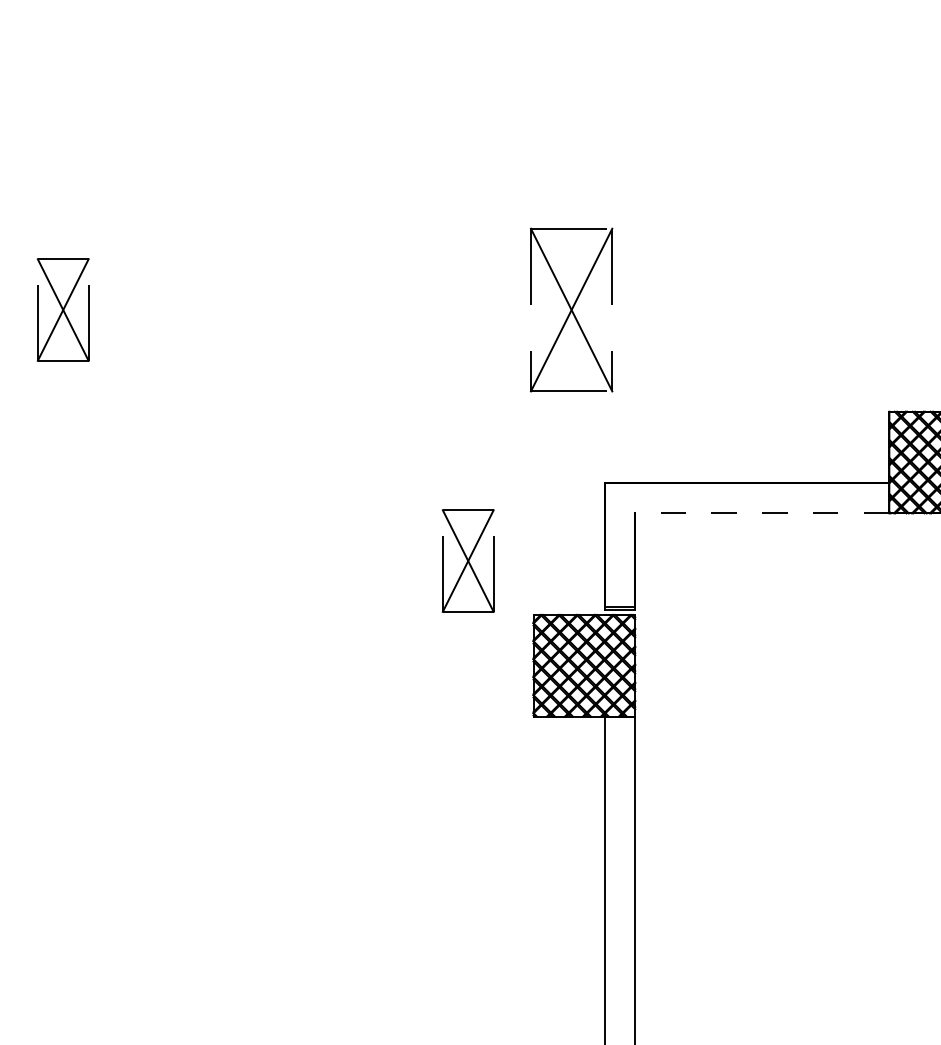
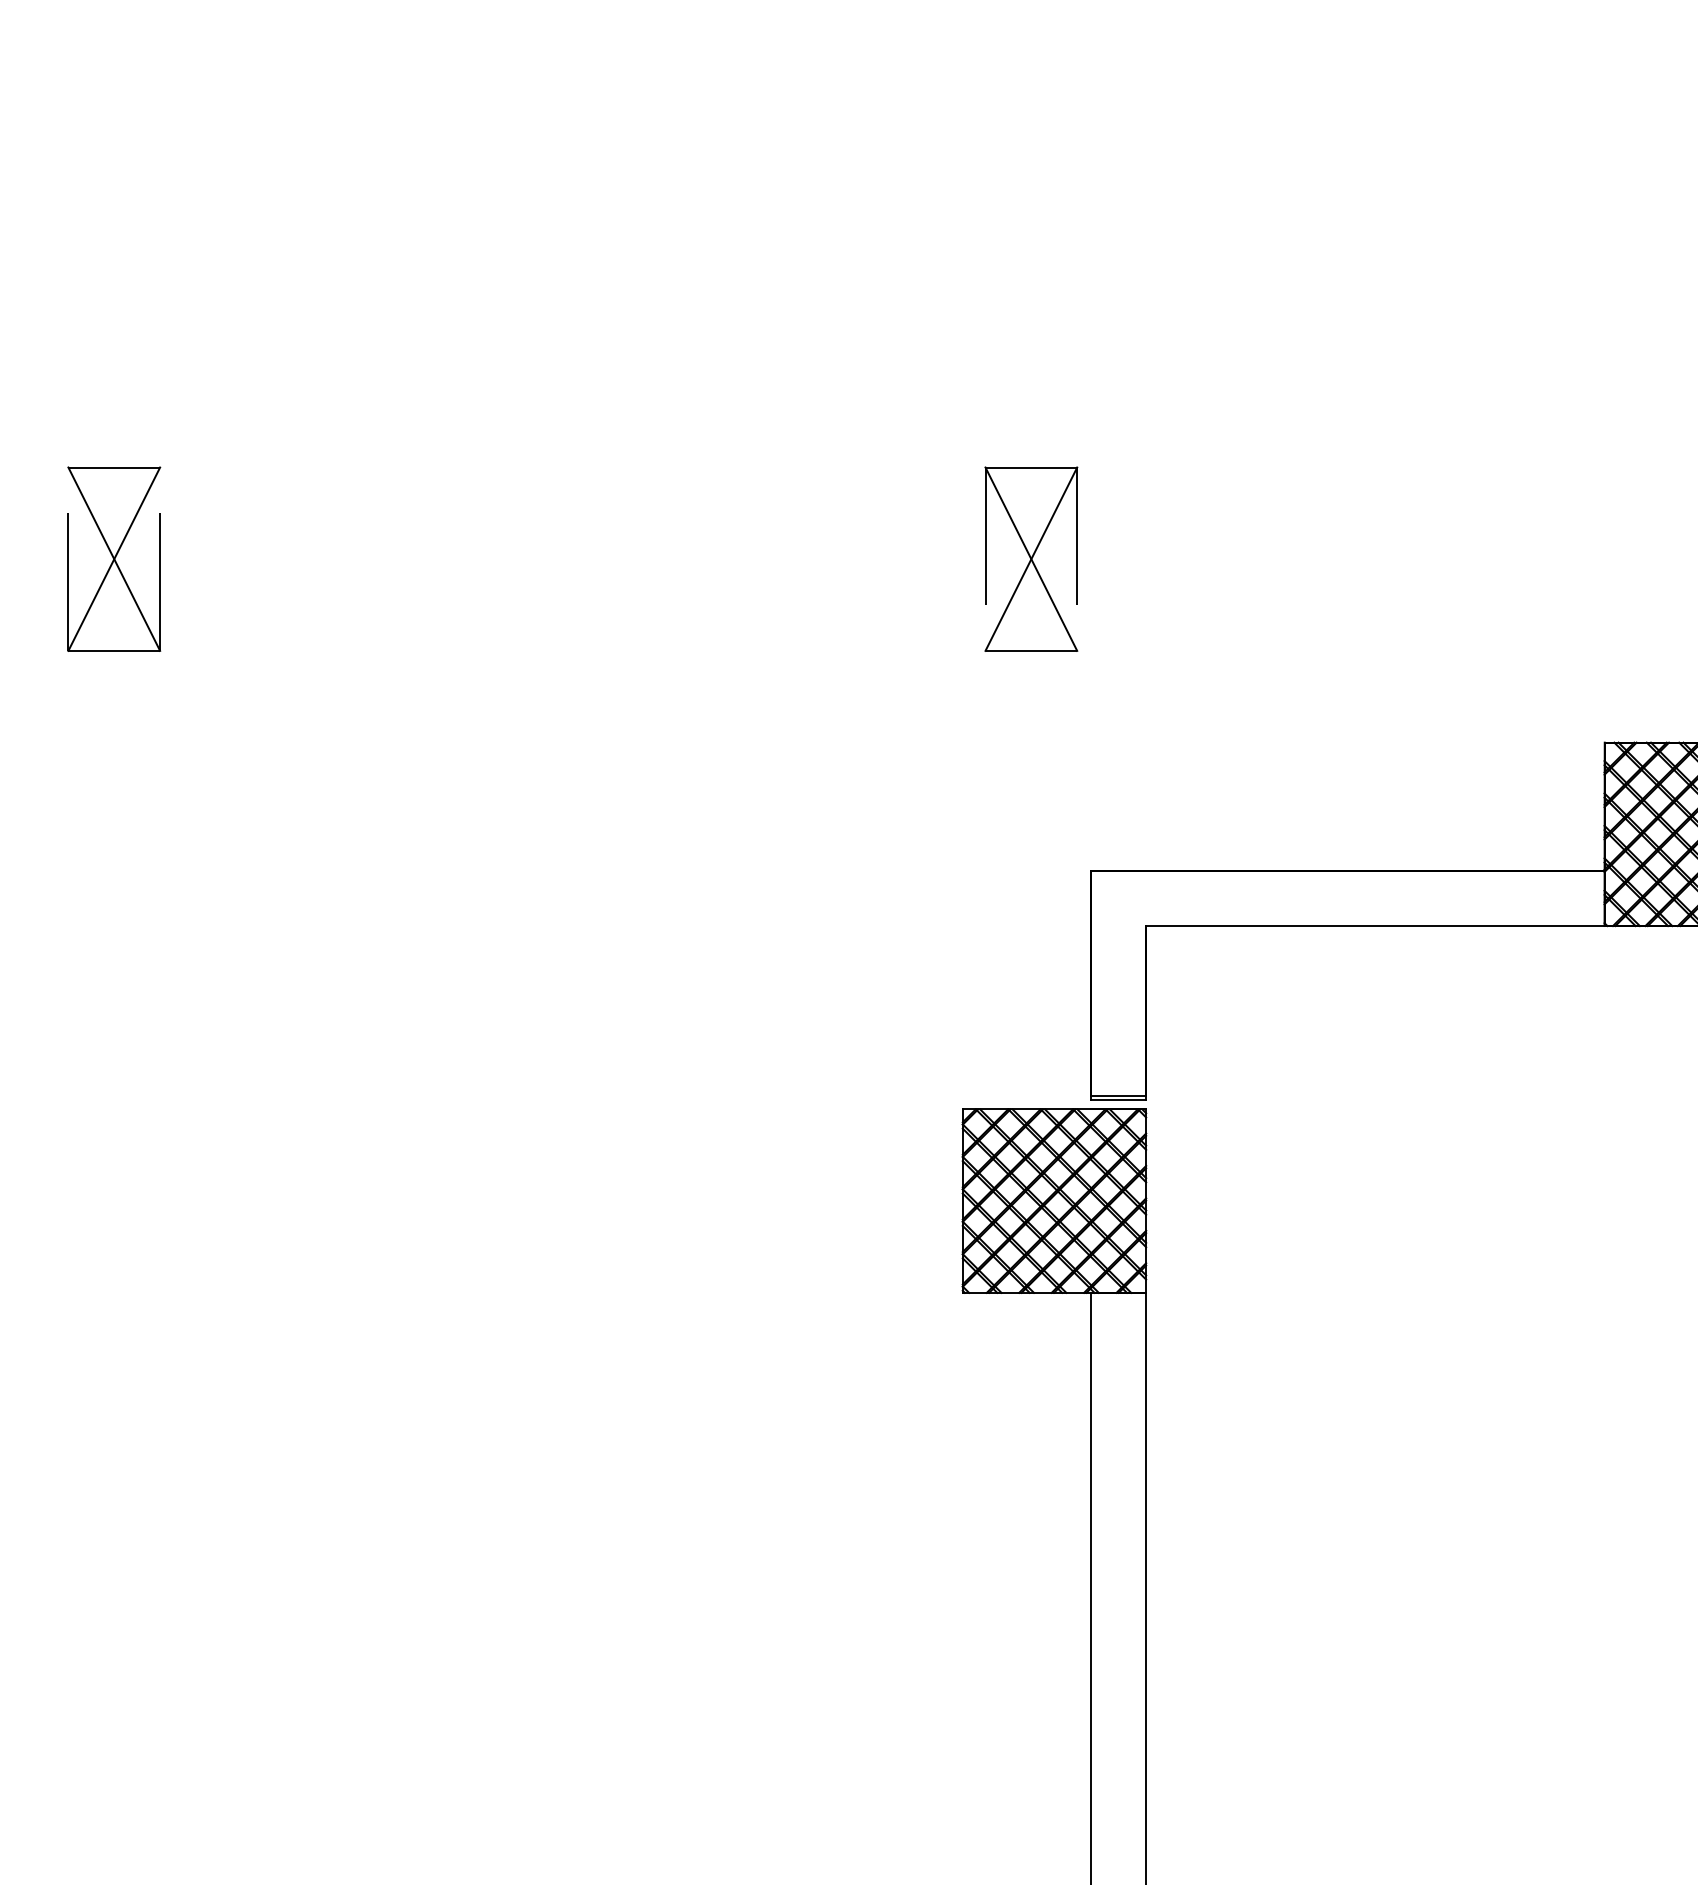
part: (571, 309) -> (1031, 558), size x0.62
line: (761, 513) -> (1373, 926), dashed -> solid
part: (467, 560) -> (843, 1011), removed

